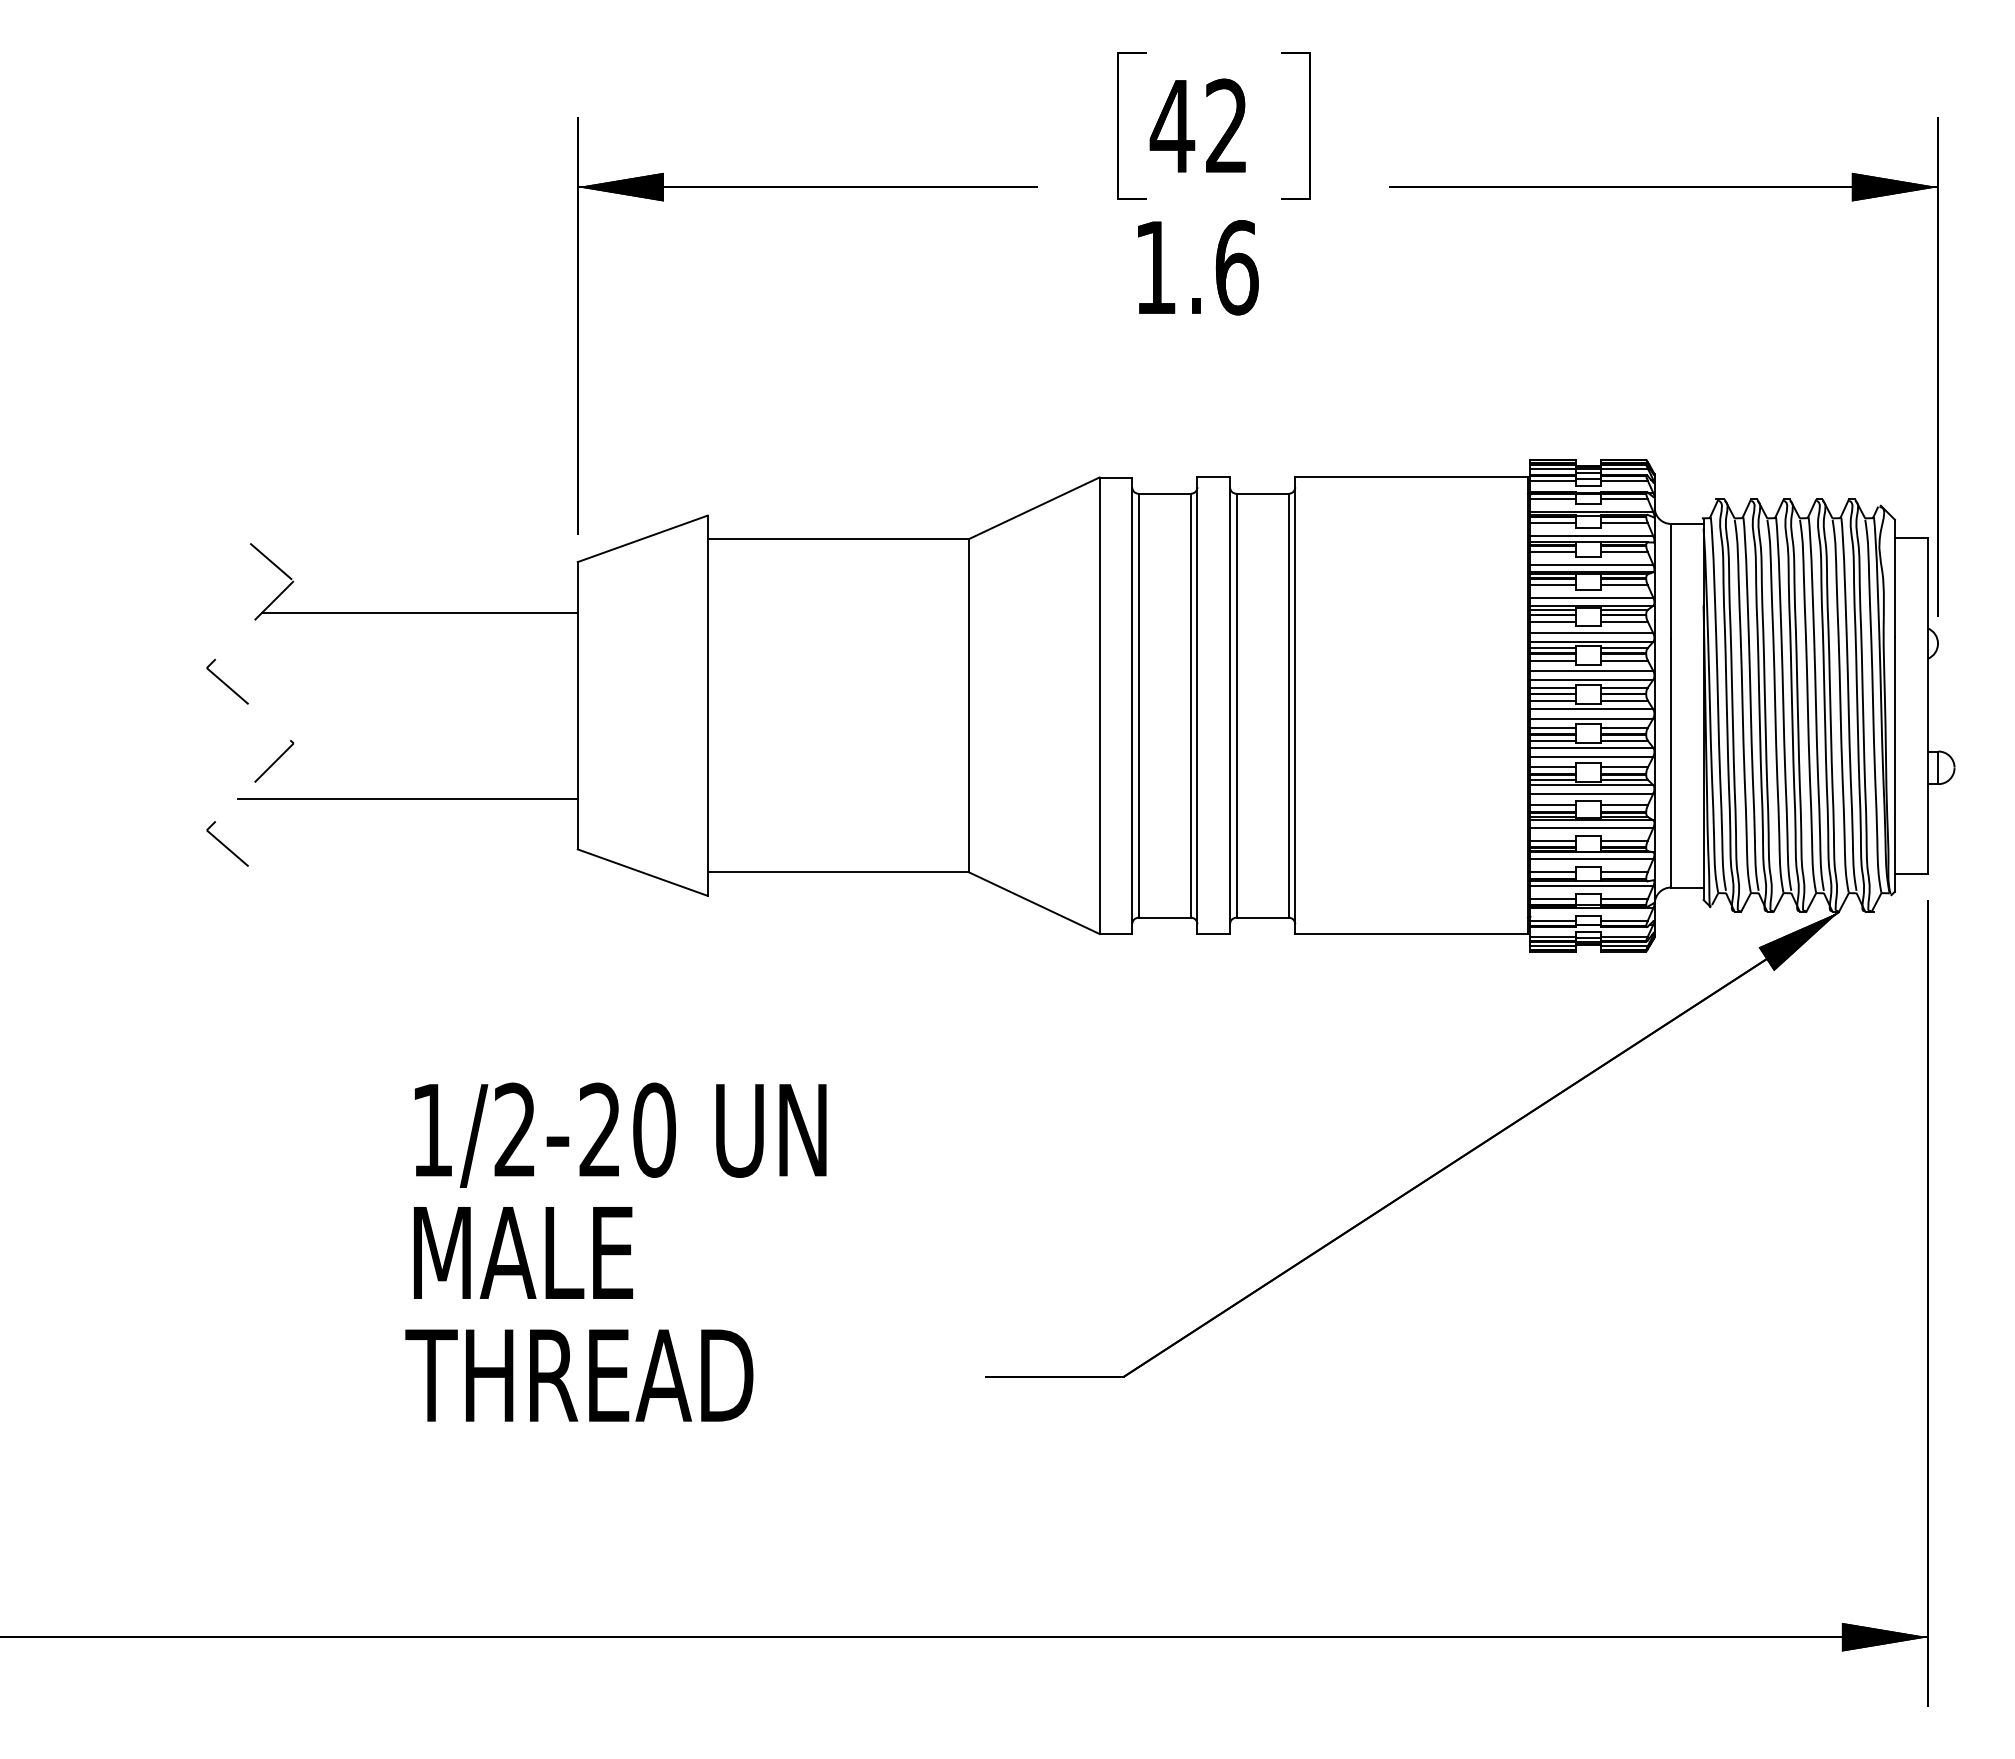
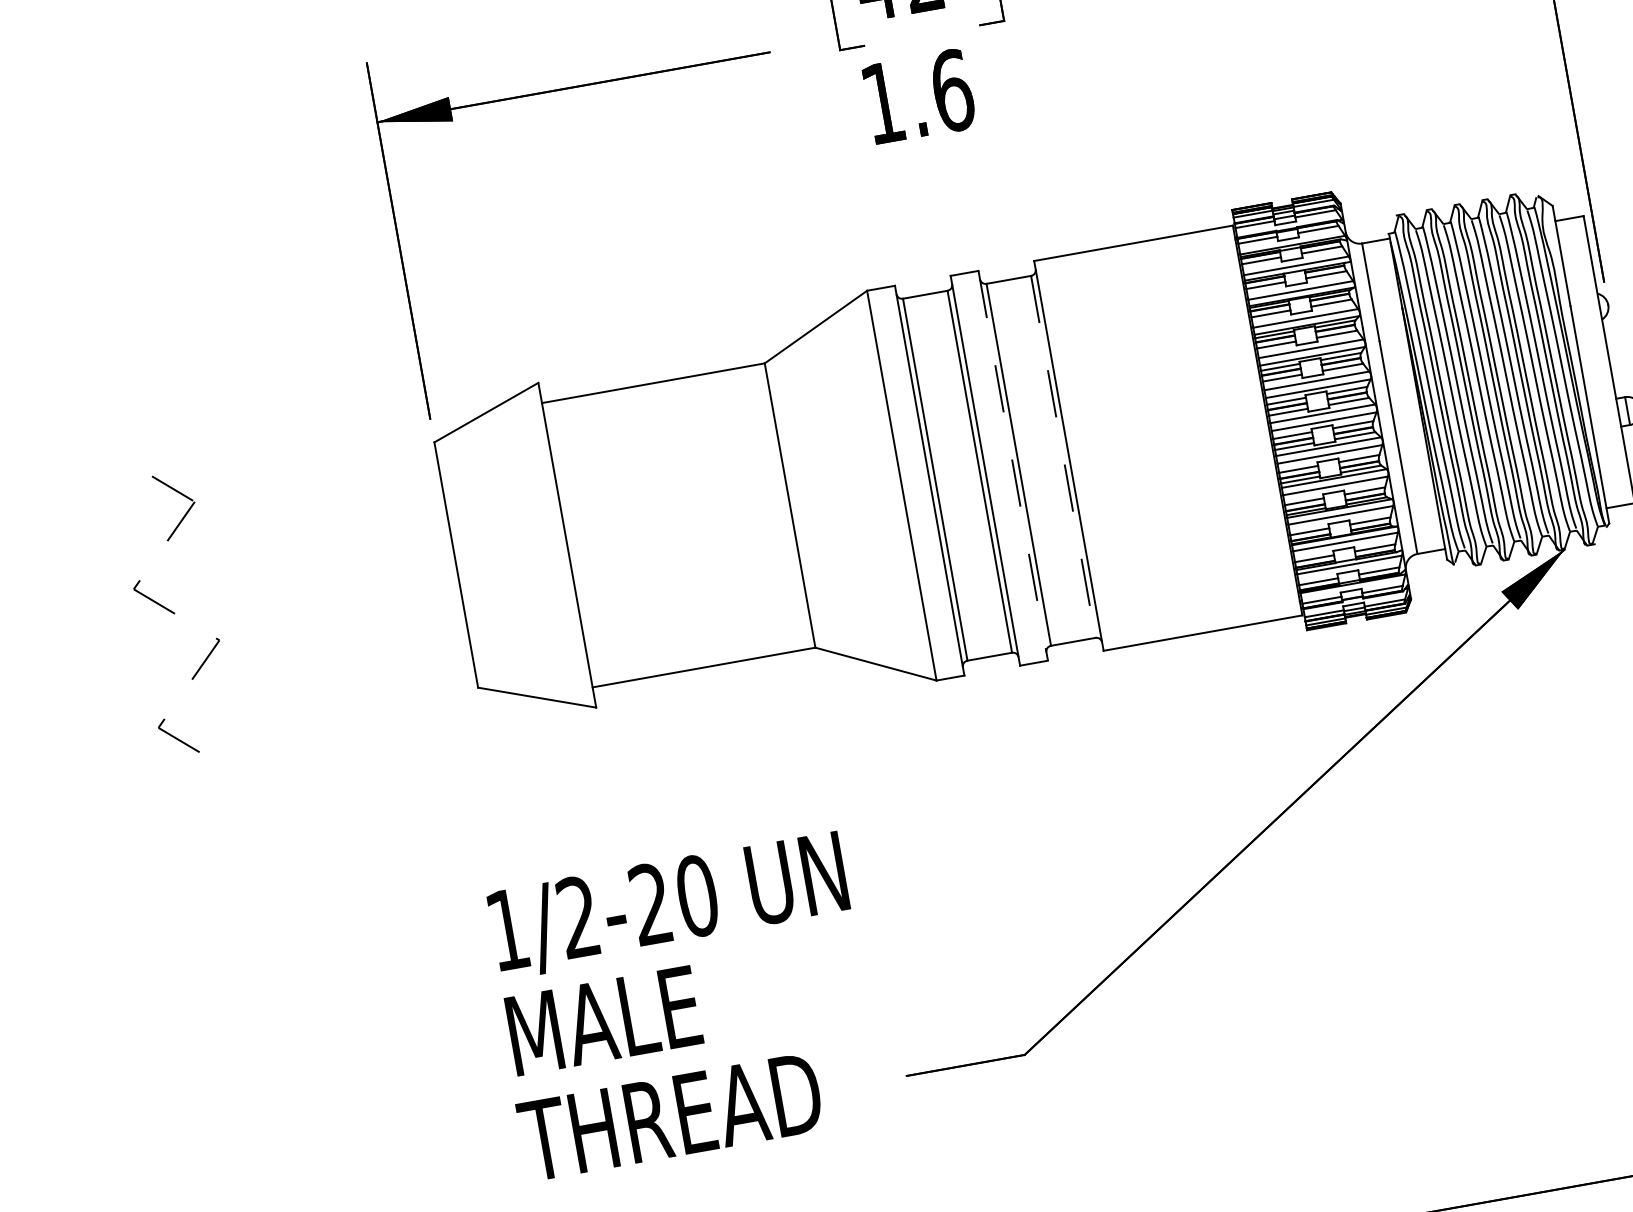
line: (419, 612) -> (306, 509), removed
line: (1288, 705) -> (1063, 456), solid -> dashed
line: (1230, 706) -> (1013, 466), solid -> dashed
line: (407, 798) -> (325, 670), removed
text: (615, 1251) -> (682, 1005), moved

